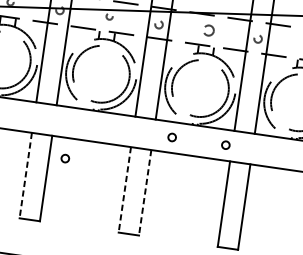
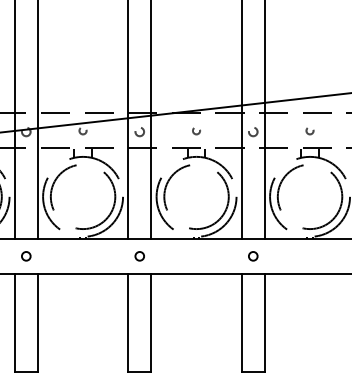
circle: (208, 31) -> (196, 131), size x0.62
circle: (171, 137) -> (139, 256), moved
circle: (226, 145) -> (253, 256), moved
circle: (65, 158) -> (26, 256), moved
line: (25, 175) -> (14, 322), dashed -> solid
line: (125, 189) -> (128, 322), dashed -> solid
line: (145, 192) -> (151, 322), dashed -> solid

